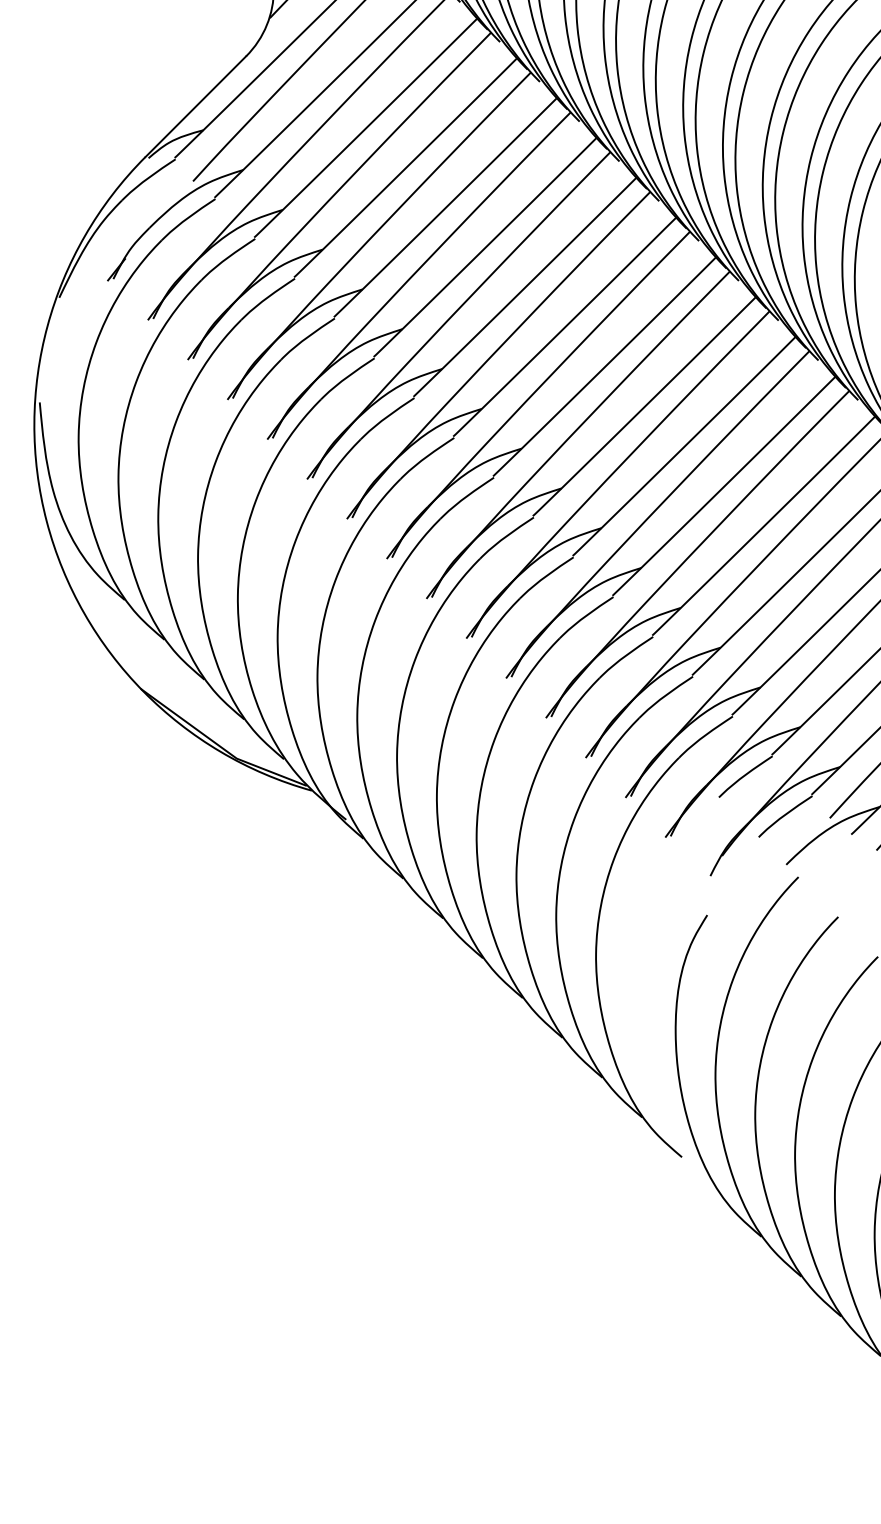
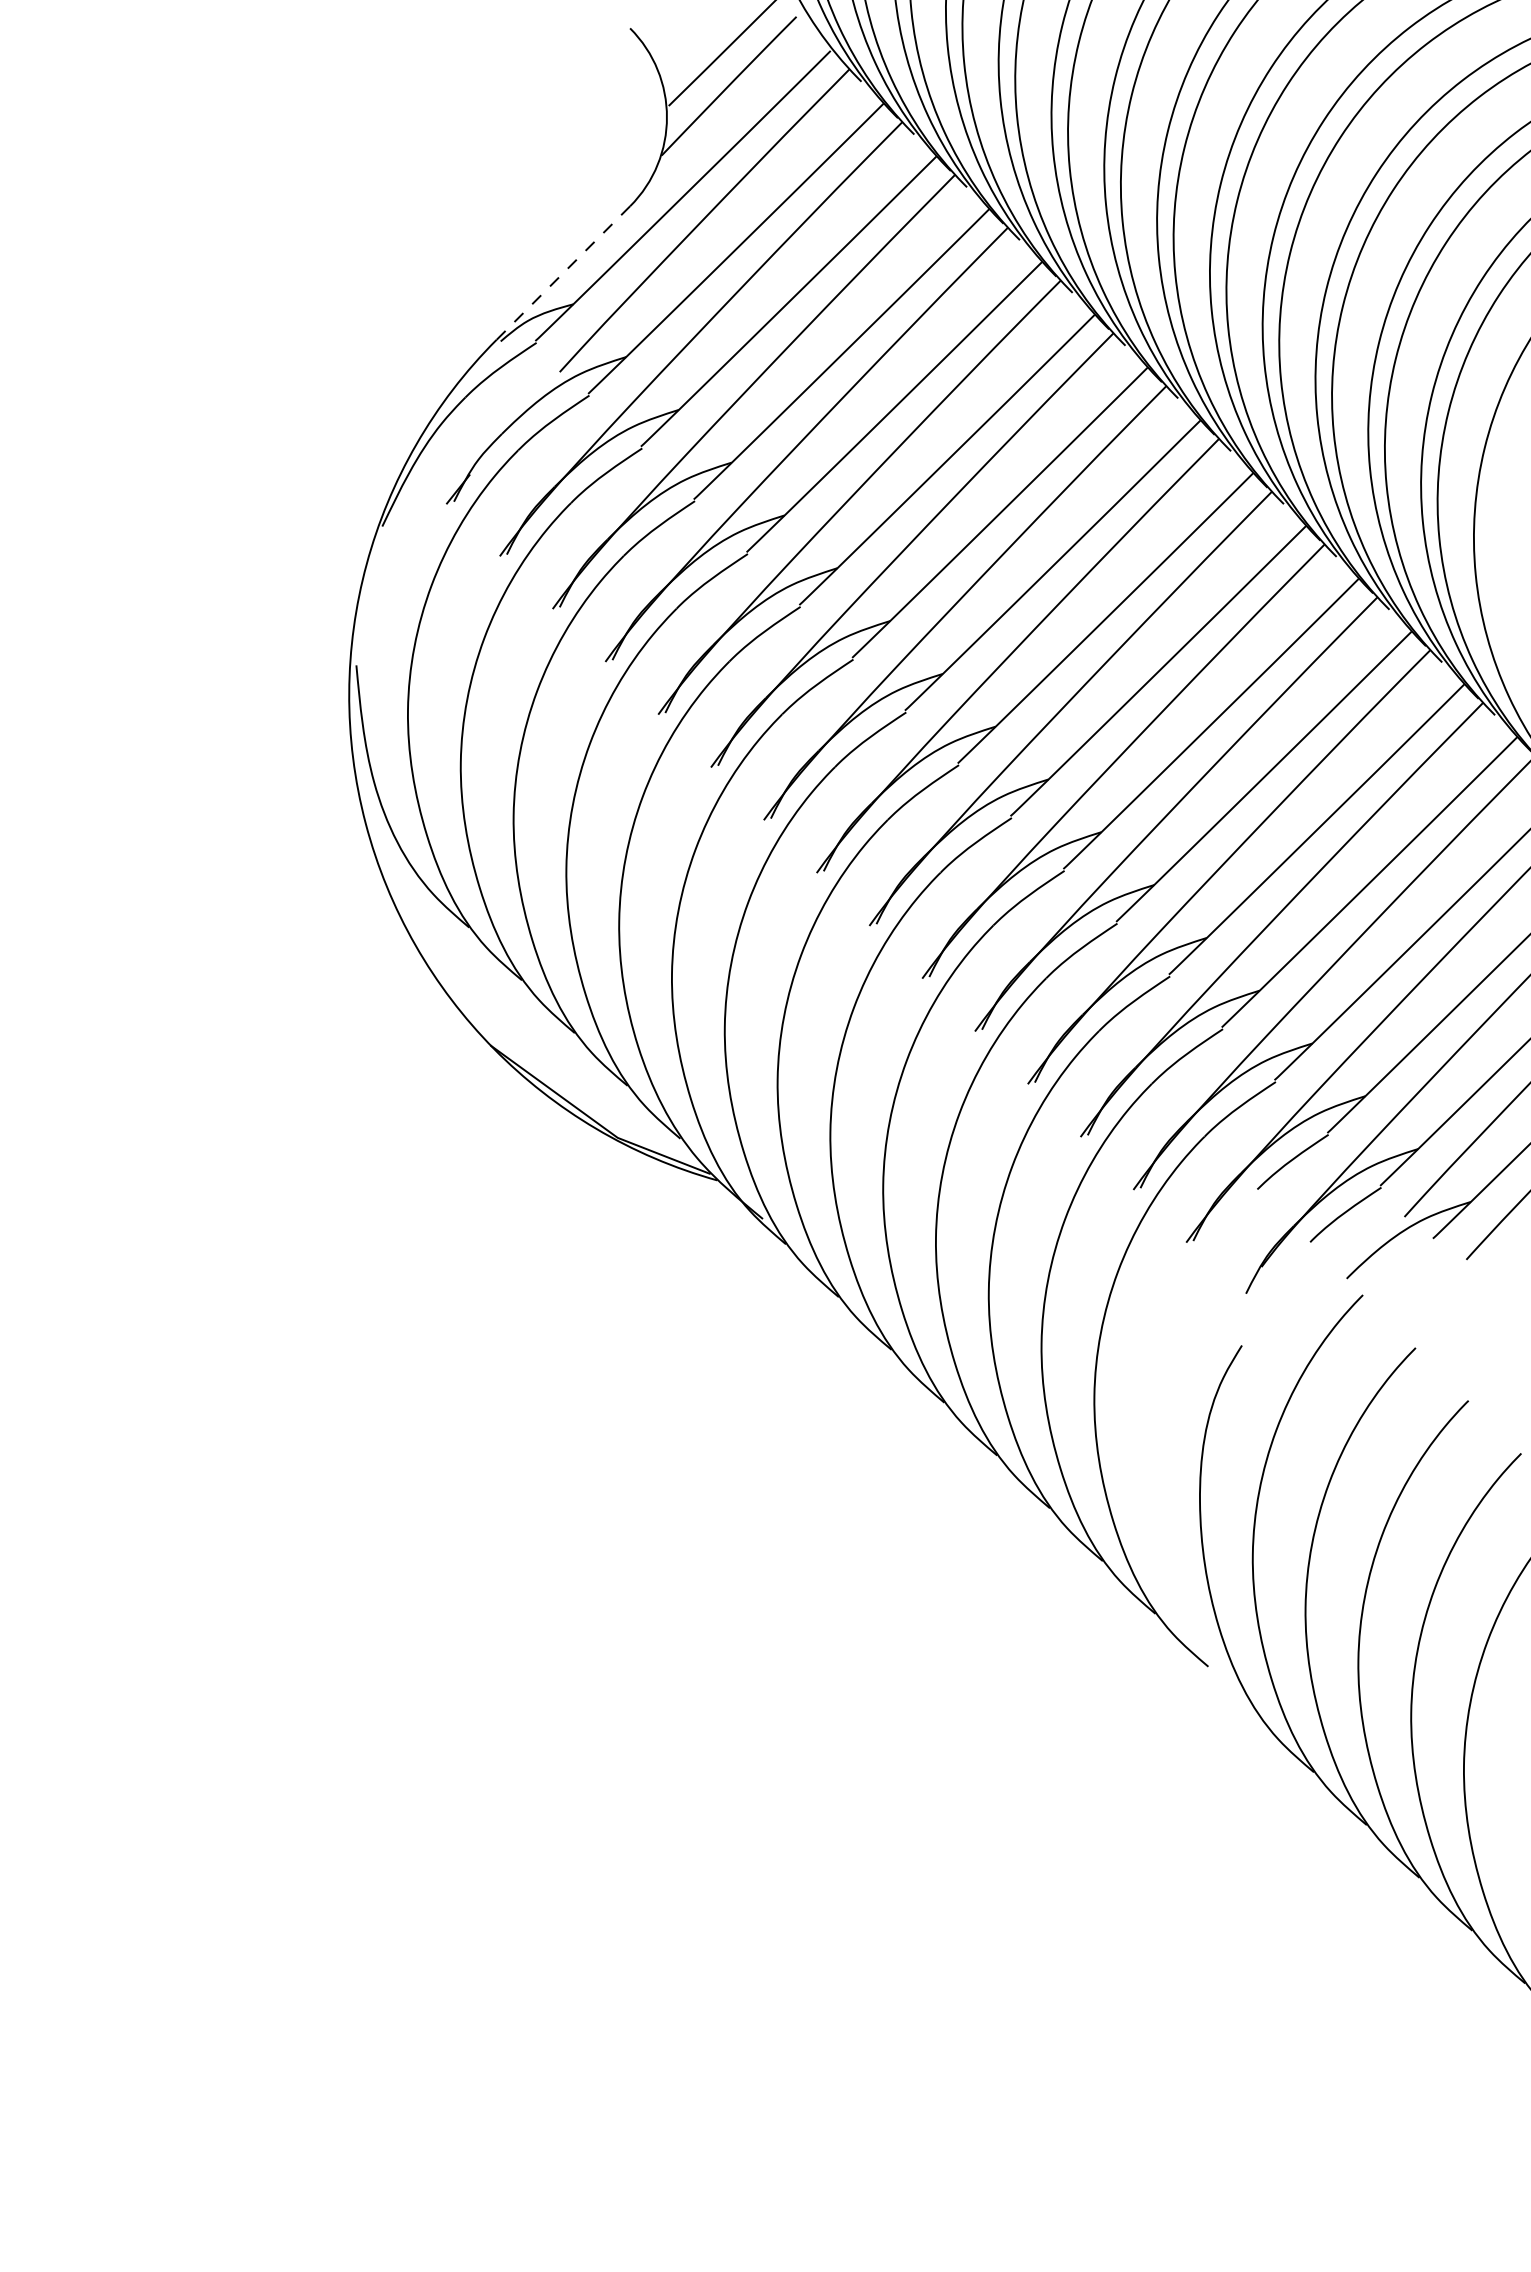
line: (195, 107) -> (563, 273), solid -> dashed

